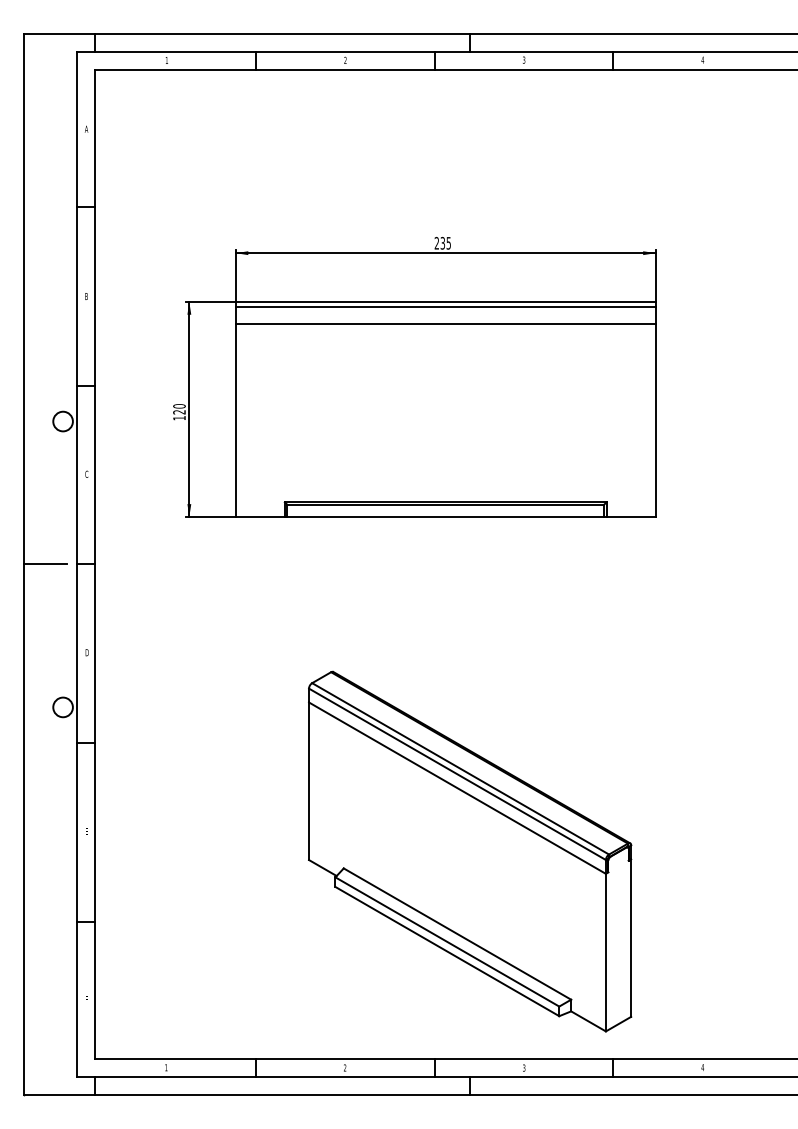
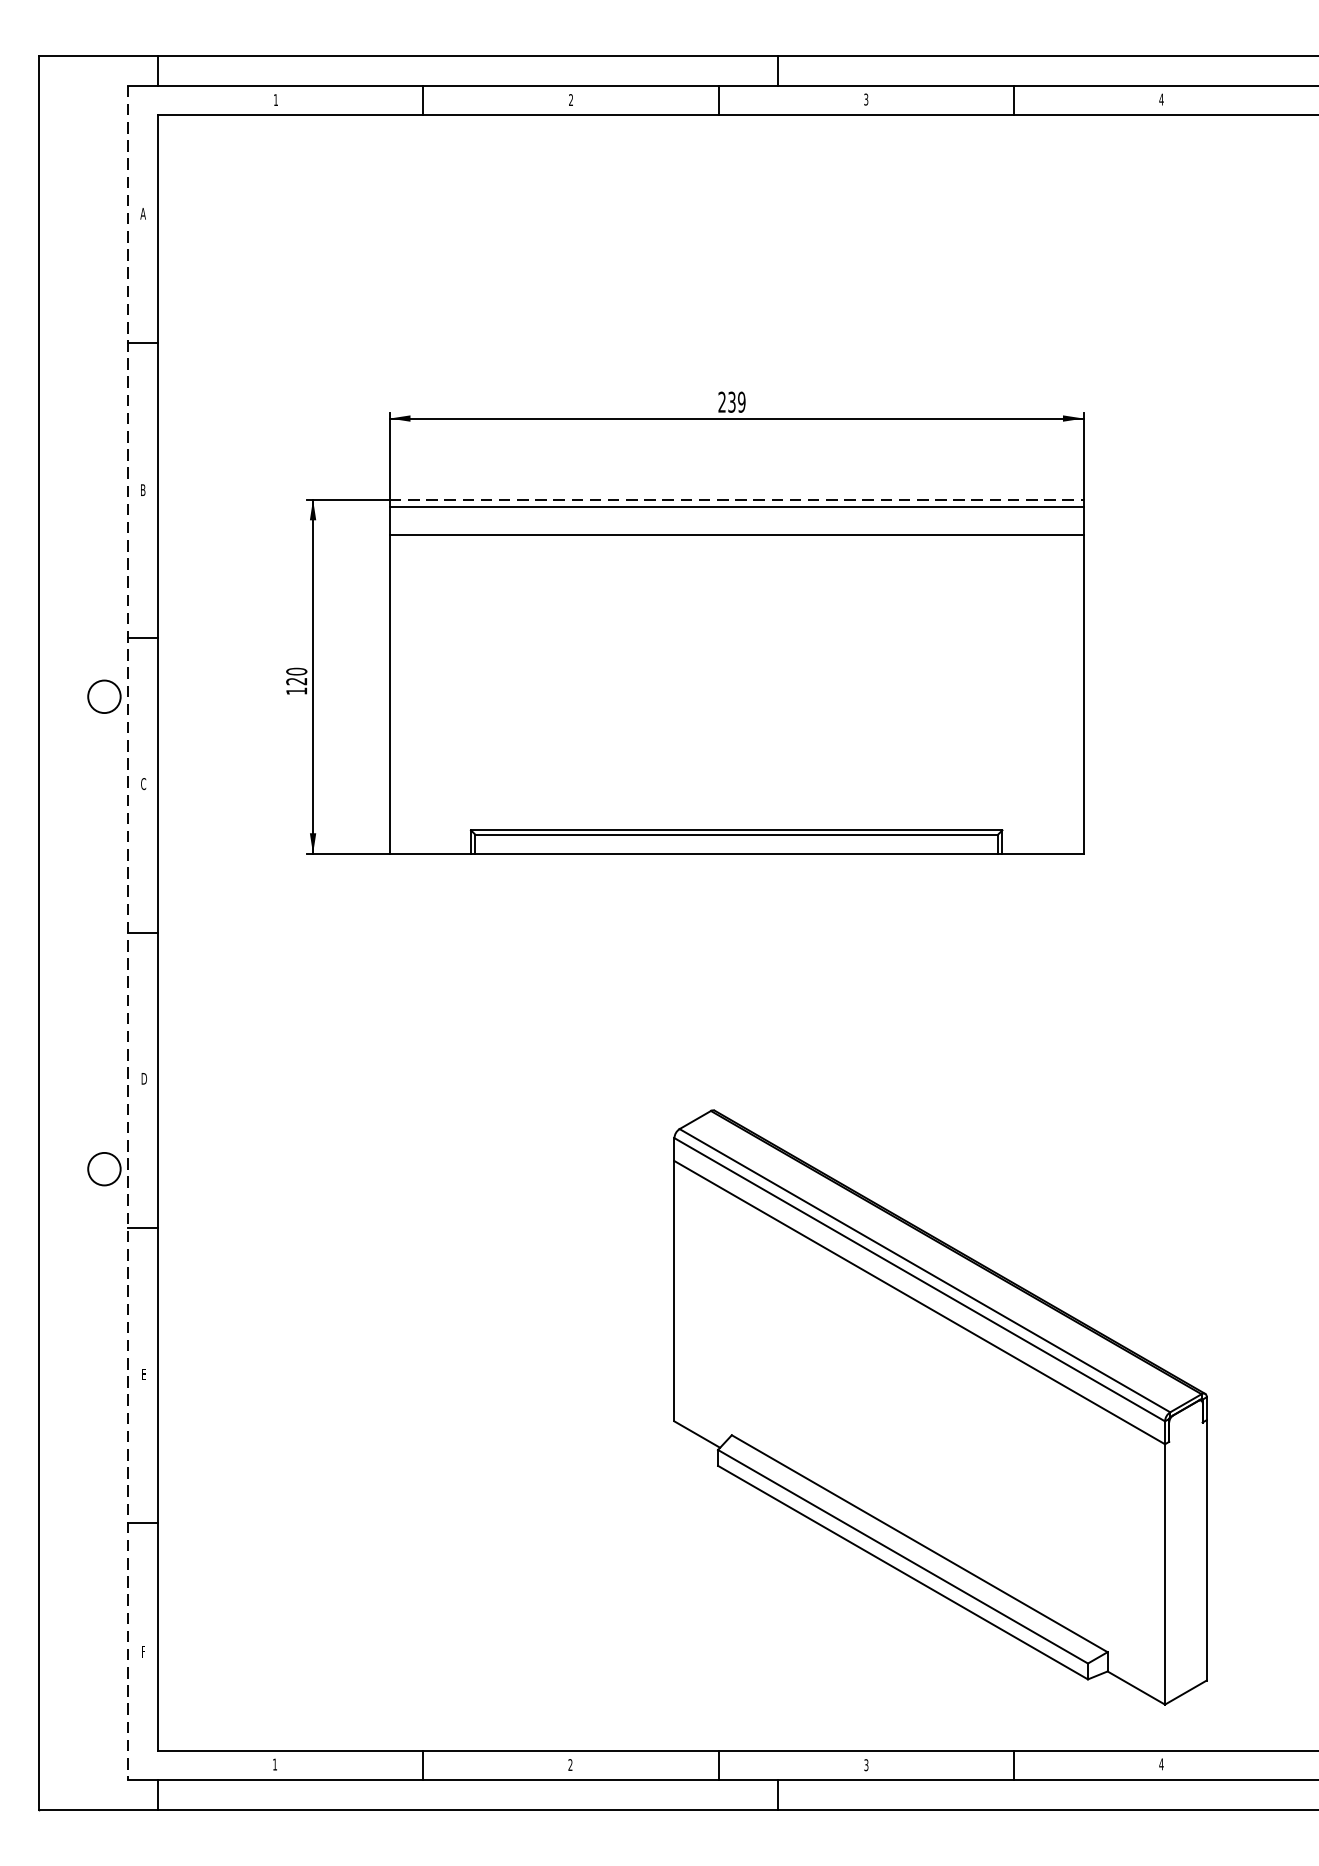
text: (448, 243) -> (741, 402), 235 -> 239
line: (445, 302) -> (736, 500), solid -> dashed
line: (44, 564) -> (73, 933), removed
line: (77, 564) -> (128, 933), solid -> dashed
part: (470, 851) -> (941, 1407), moved

